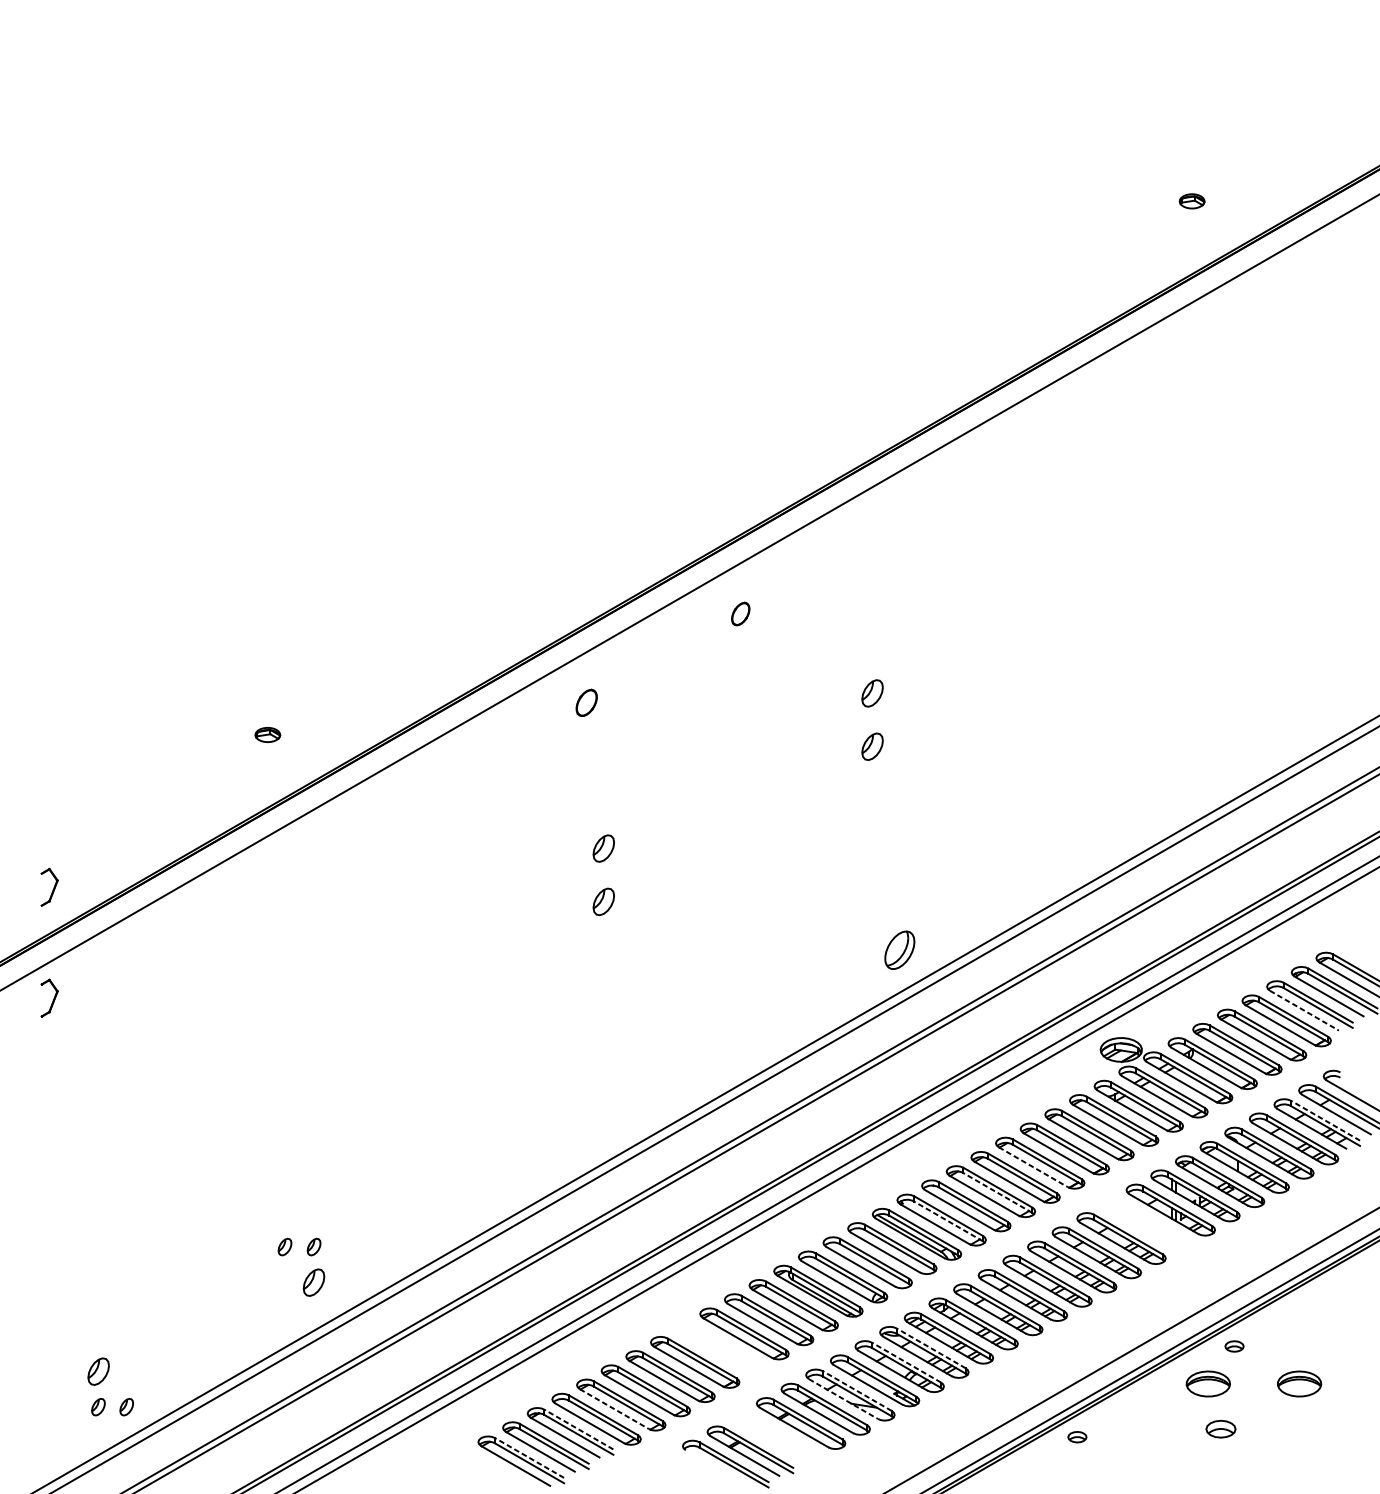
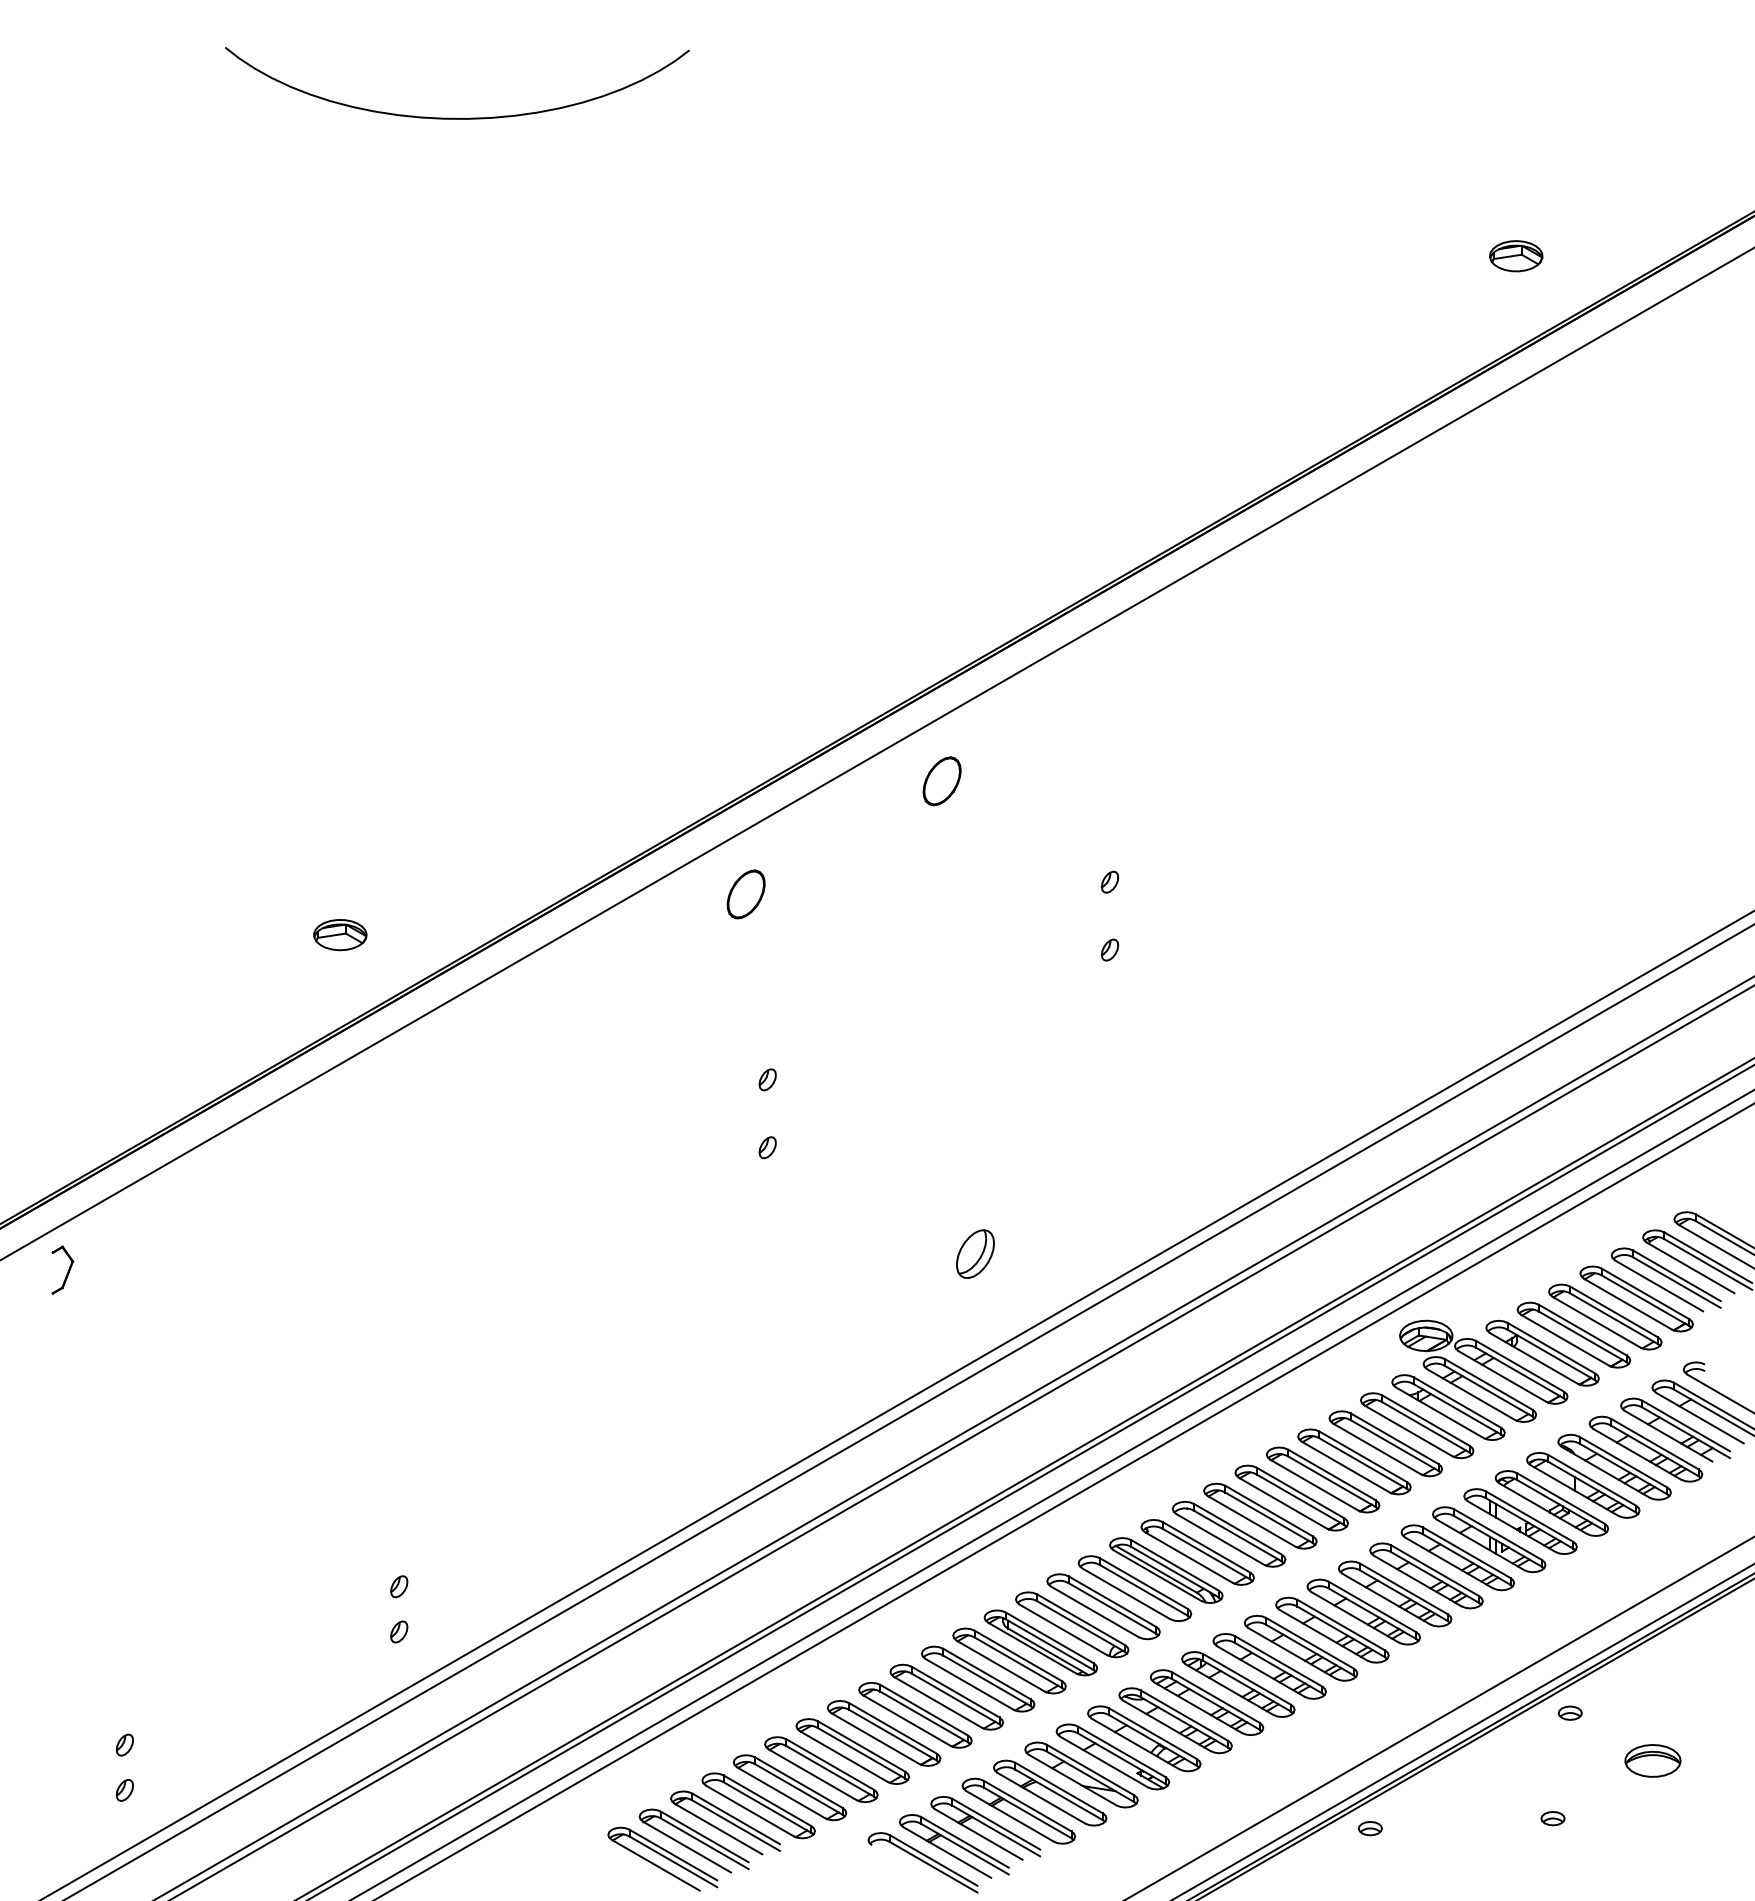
part: (359, 92) -> (457, 117), added
part: (1192, 201) -> (1516, 256), size x1.67
part: (740, 614) -> (941, 781), size x1.67
part: (873, 692) -> (1110, 881), size x0.62
part: (586, 702) -> (745, 894), size x1.43
part: (267, 735) -> (340, 935), size x1.67
part: (873, 746) -> (1110, 949), size x0.62
part: (603, 848) -> (767, 1079), size x0.62
part: (49, 886) -> (62, 1128), removed
part: (603, 901) -> (767, 1147), size x0.62
part: (899, 949) -> (975, 1253), moved
line: (1304, 1010) -> (1659, 1285), dashed -> solid
line: (1325, 1121) -> (1686, 1426), dashed -> solid
line: (1033, 1167) -> (1314, 1485), dashed -> solid
line: (998, 1192) -> (1269, 1517), dashed -> solid
line: (948, 1221) -> (1206, 1554), dashed -> solid
part: (1145, 1224) -> (1457, 1557), added
part: (285, 1246) -> (362, 1586), removed
part: (314, 1282) -> (399, 1631), size x0.62
part: (719, 1348) -> (915, 1715), added
line: (931, 1348) -> (1184, 1715), dashed -> solid
line: (906, 1362) -> (1153, 1733), dashed -> solid
part: (98, 1371) -> (124, 1744), size x0.62
part: (1207, 1383) -> (1536, 1760), removed
line: (857, 1390) -> (1090, 1769), dashed -> solid
line: (843, 1399) -> (1072, 1780), dashed -> solid
part: (126, 1407) -> (160, 1790), removed
line: (614, 1408) -> (781, 1792), dashed -> solid
line: (579, 1429) -> (736, 1818), dashed -> solid
part: (1220, 1429) -> (1552, 1818), size x0.62
part: (774, 1437) -> (985, 1828), added
line: (529, 1458) -> (673, 1855), dashed -> solid

